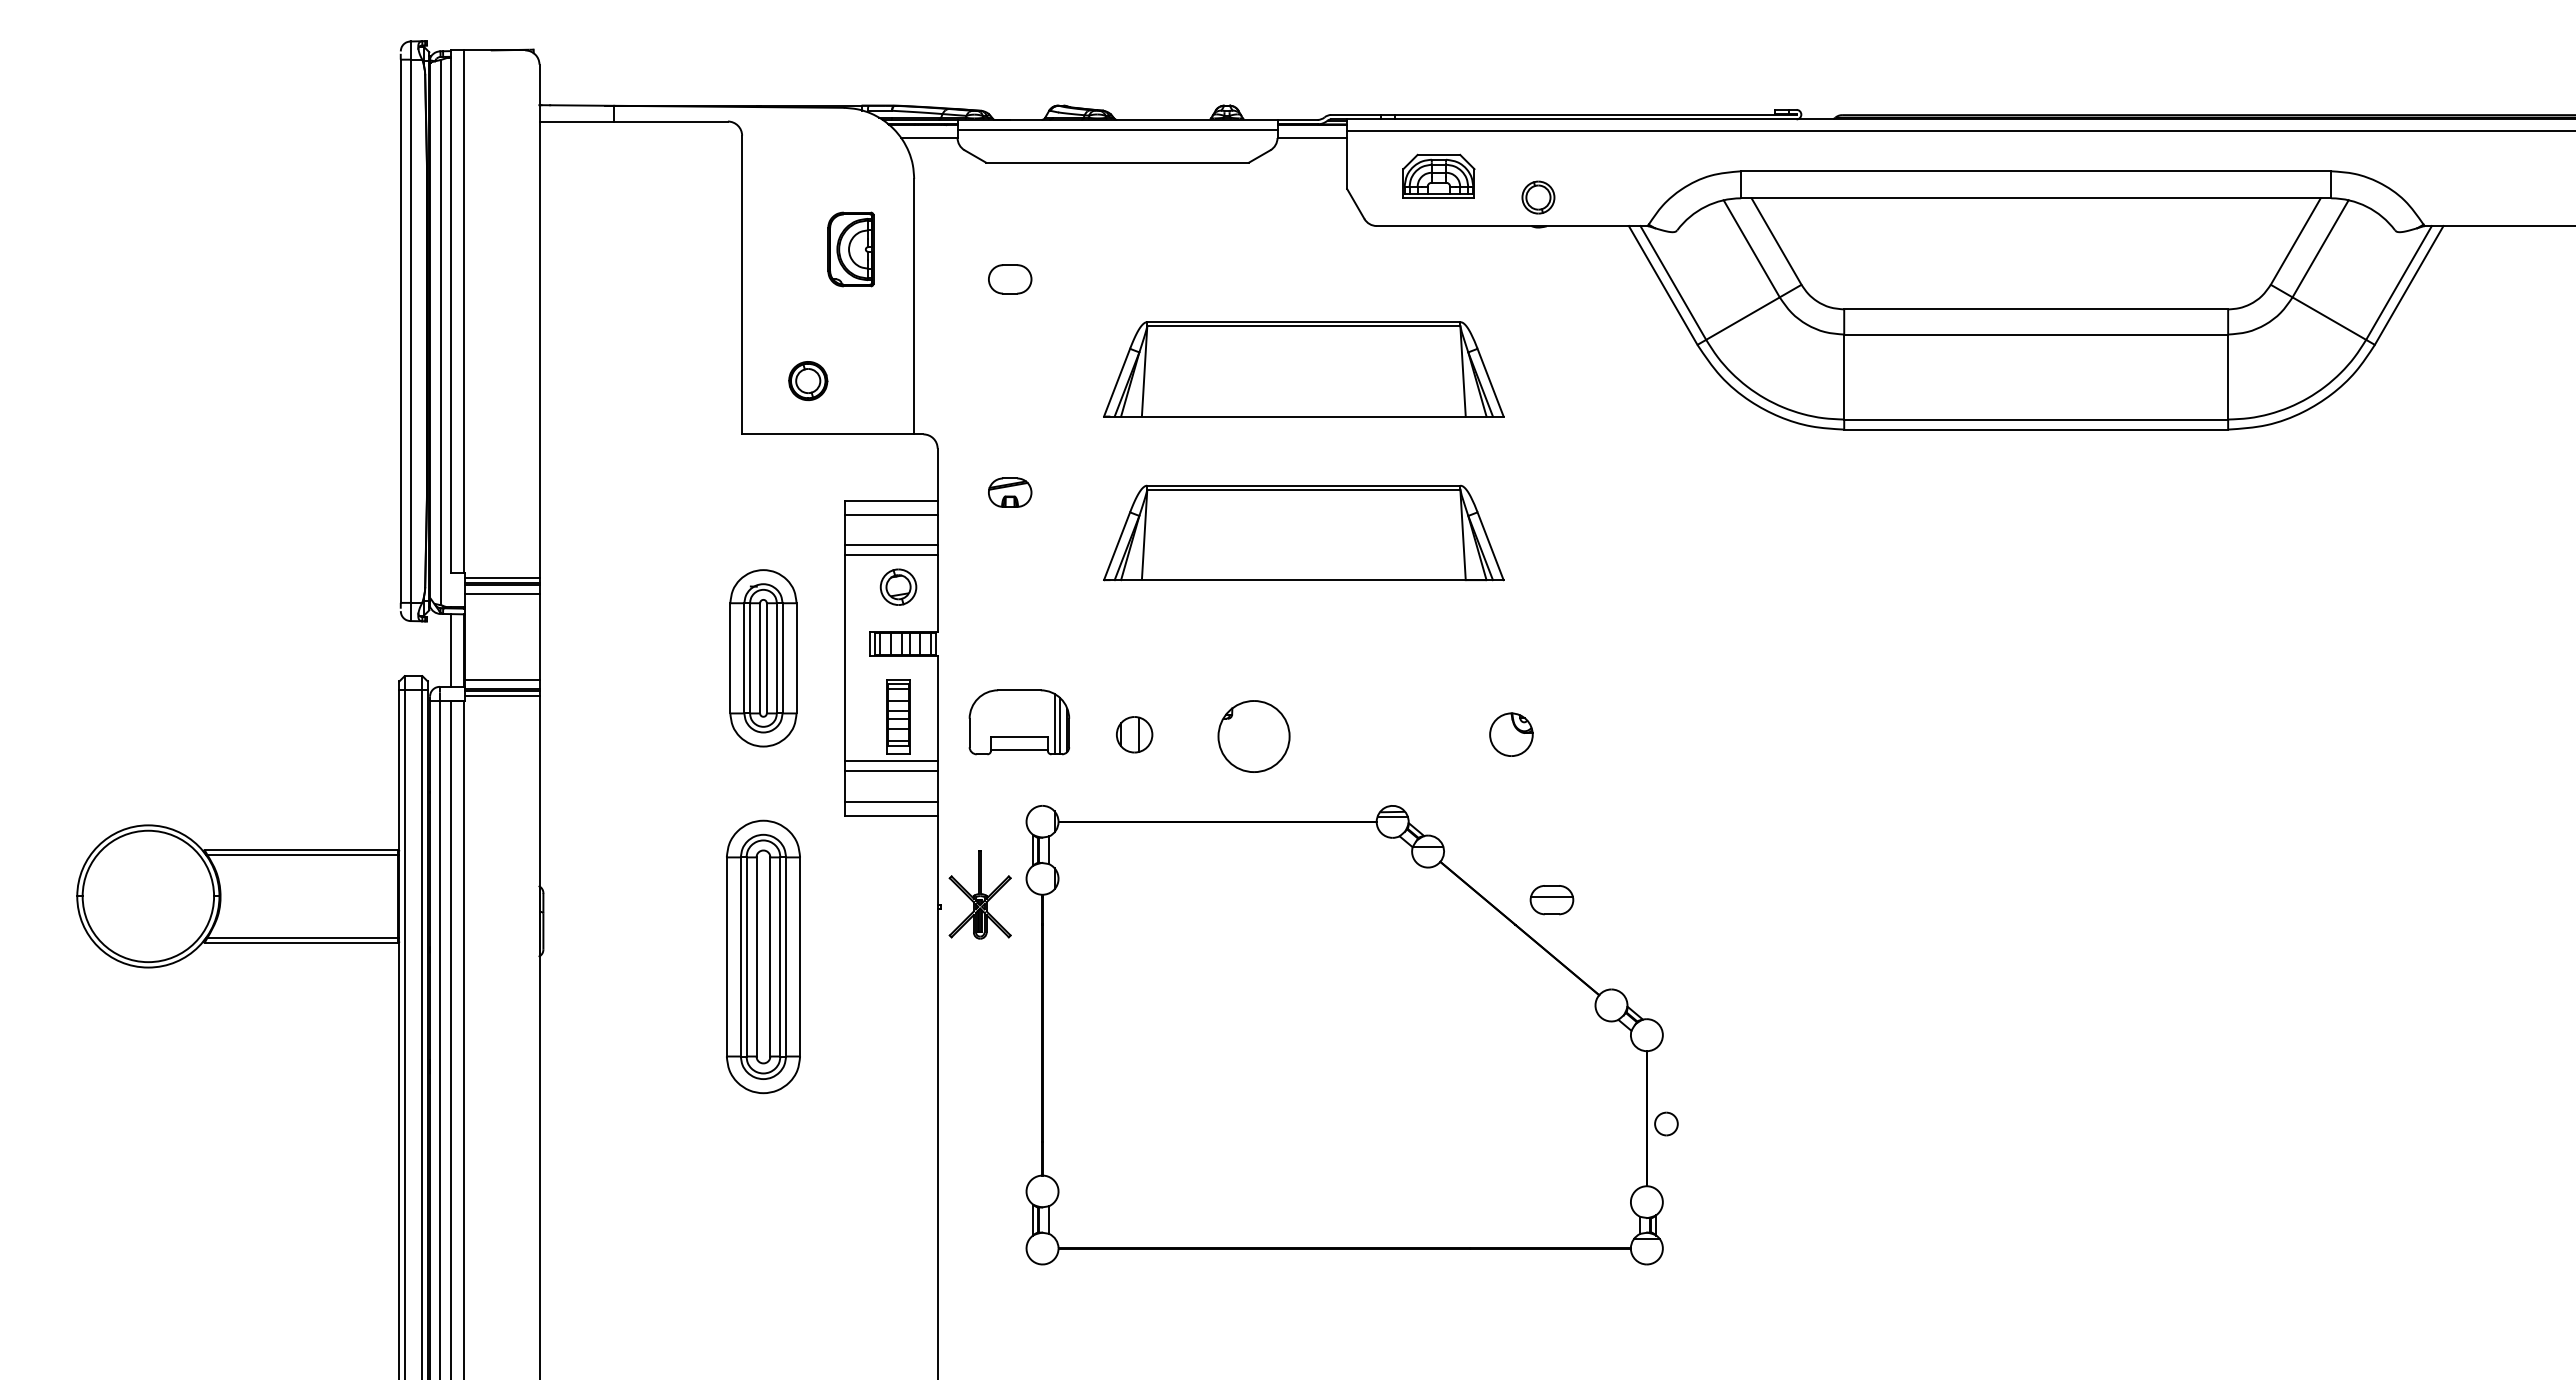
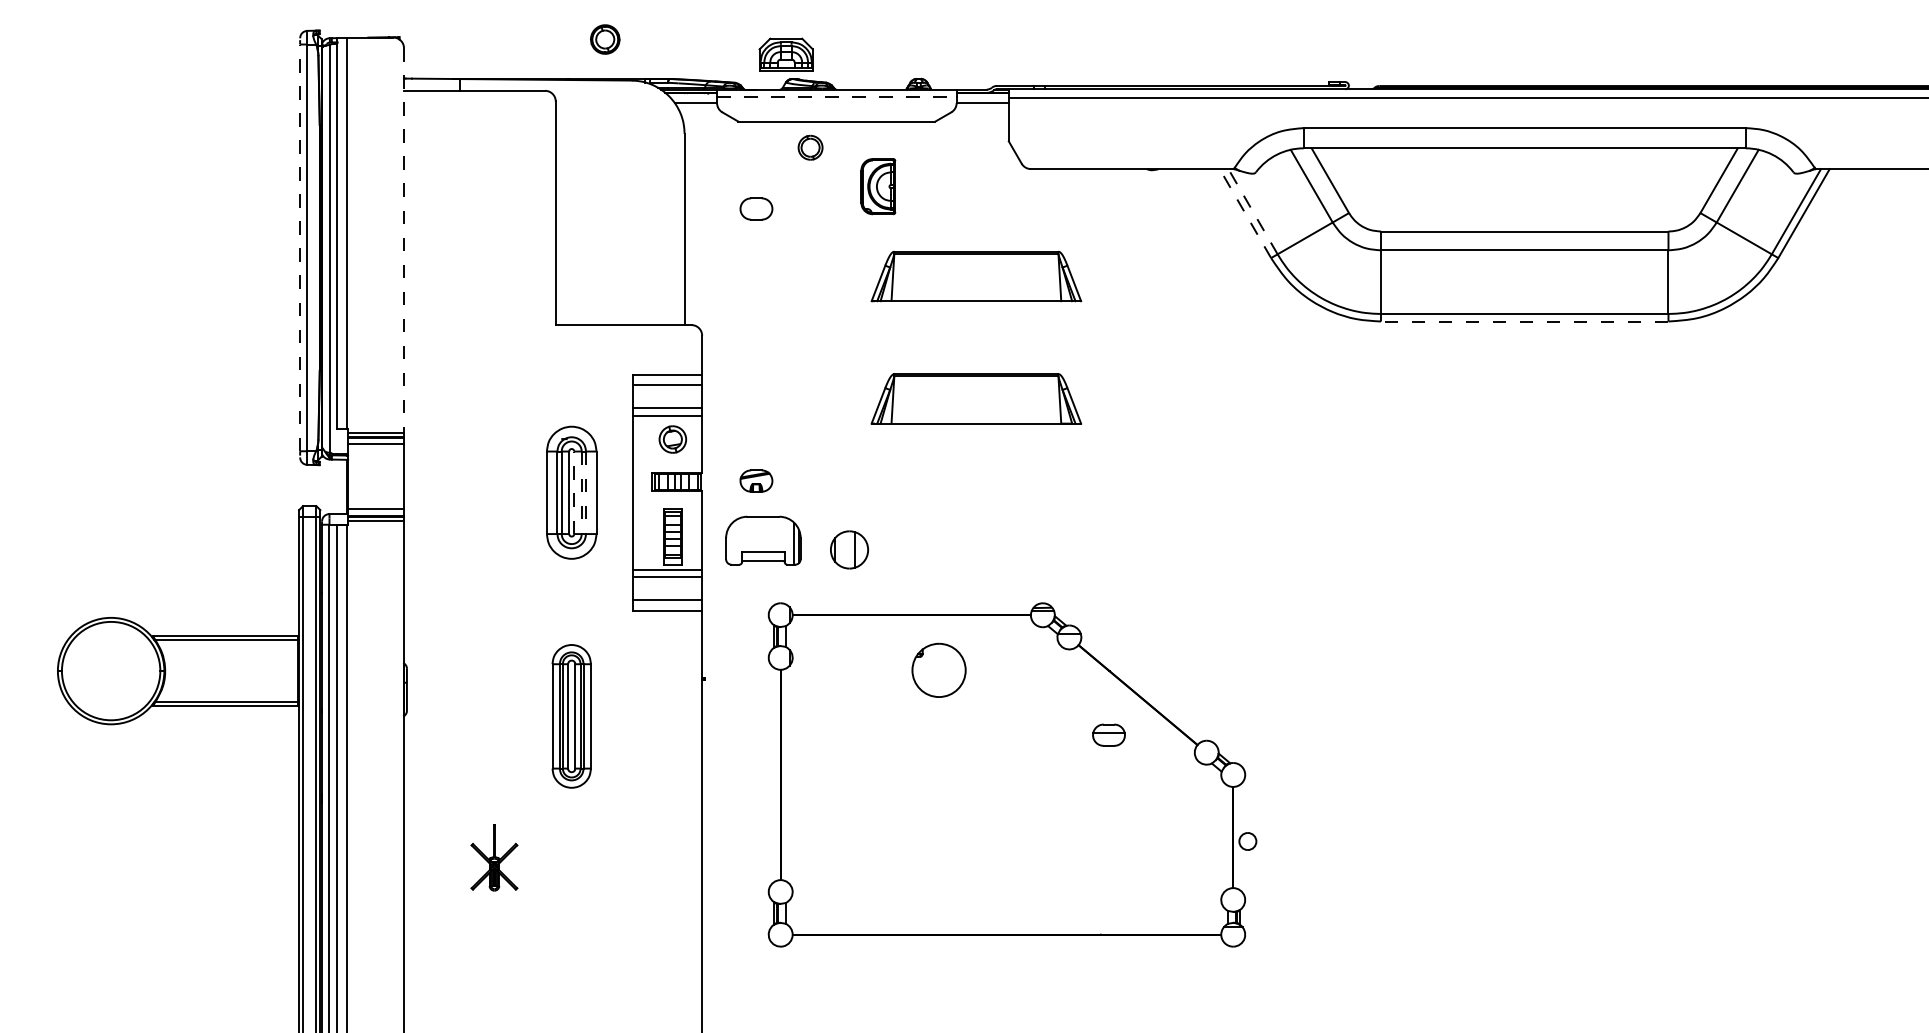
line: (1117, 130) -> (836, 97), solid -> dashed
part: (1438, 175) -> (785, 54), moved
part: (1538, 197) -> (810, 147), moved
part: (850, 249) -> (878, 186), moved
line: (1673, 282) -> (1253, 211), solid -> dashed
line: (1663, 285) -> (1245, 213), solid -> dashed
line: (539, 321) -> (404, 240), solid -> dashed
line: (400, 331) -> (299, 248), solid -> dashed
part: (1303, 369) -> (976, 276), size x0.7
part: (808, 381) -> (605, 39), moved
line: (2036, 429) -> (1524, 321), solid -> dashed
part: (1010, 492) -> (756, 480), moved
part: (1303, 532) -> (976, 398), size x0.7
line: (450, 650) -> (337, 486), removed
line: (766, 657) -> (574, 492), solid -> dashed
line: (776, 658) -> (581, 492), solid -> dashed
line: (782, 658) -> (585, 492), solid -> dashed
line: (1054, 723) -> (789, 541), removed
part: (1134, 734) -> (849, 549), size x1.4
part: (1511, 734) -> (1131, 549), removed
part: (1253, 736) -> (938, 670), moved
part: (979, 894) -> (493, 857), moved
part: (1551, 900) -> (1108, 735), moved
part: (763, 956) -> (571, 716), size x0.7

